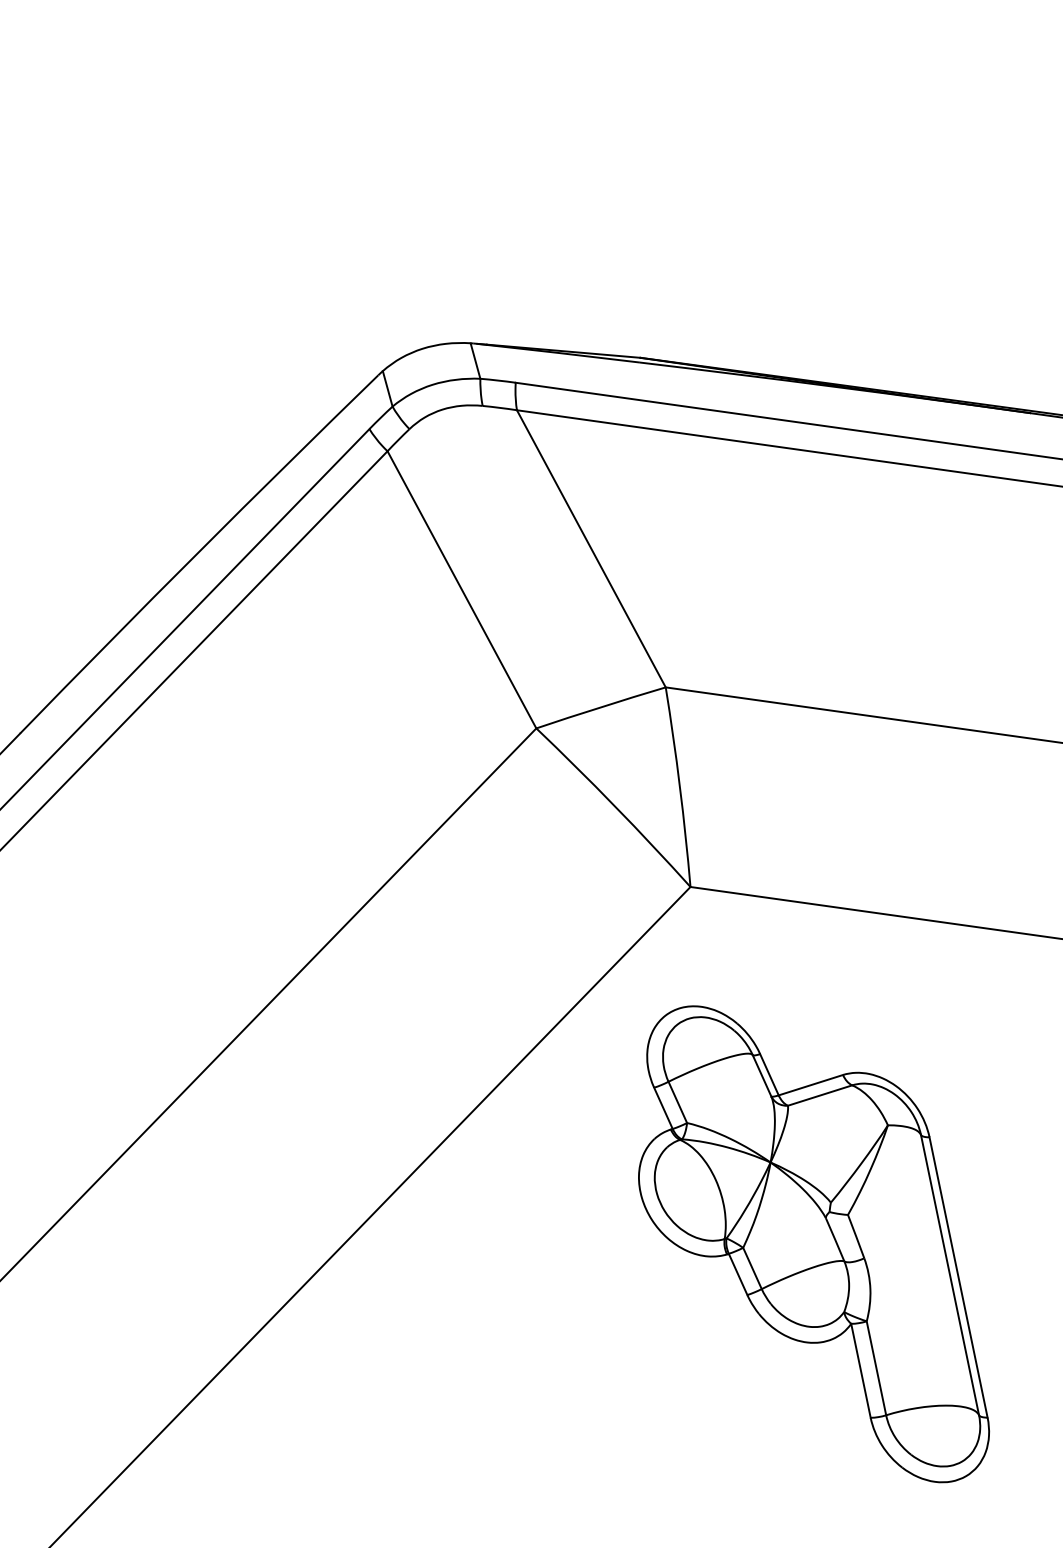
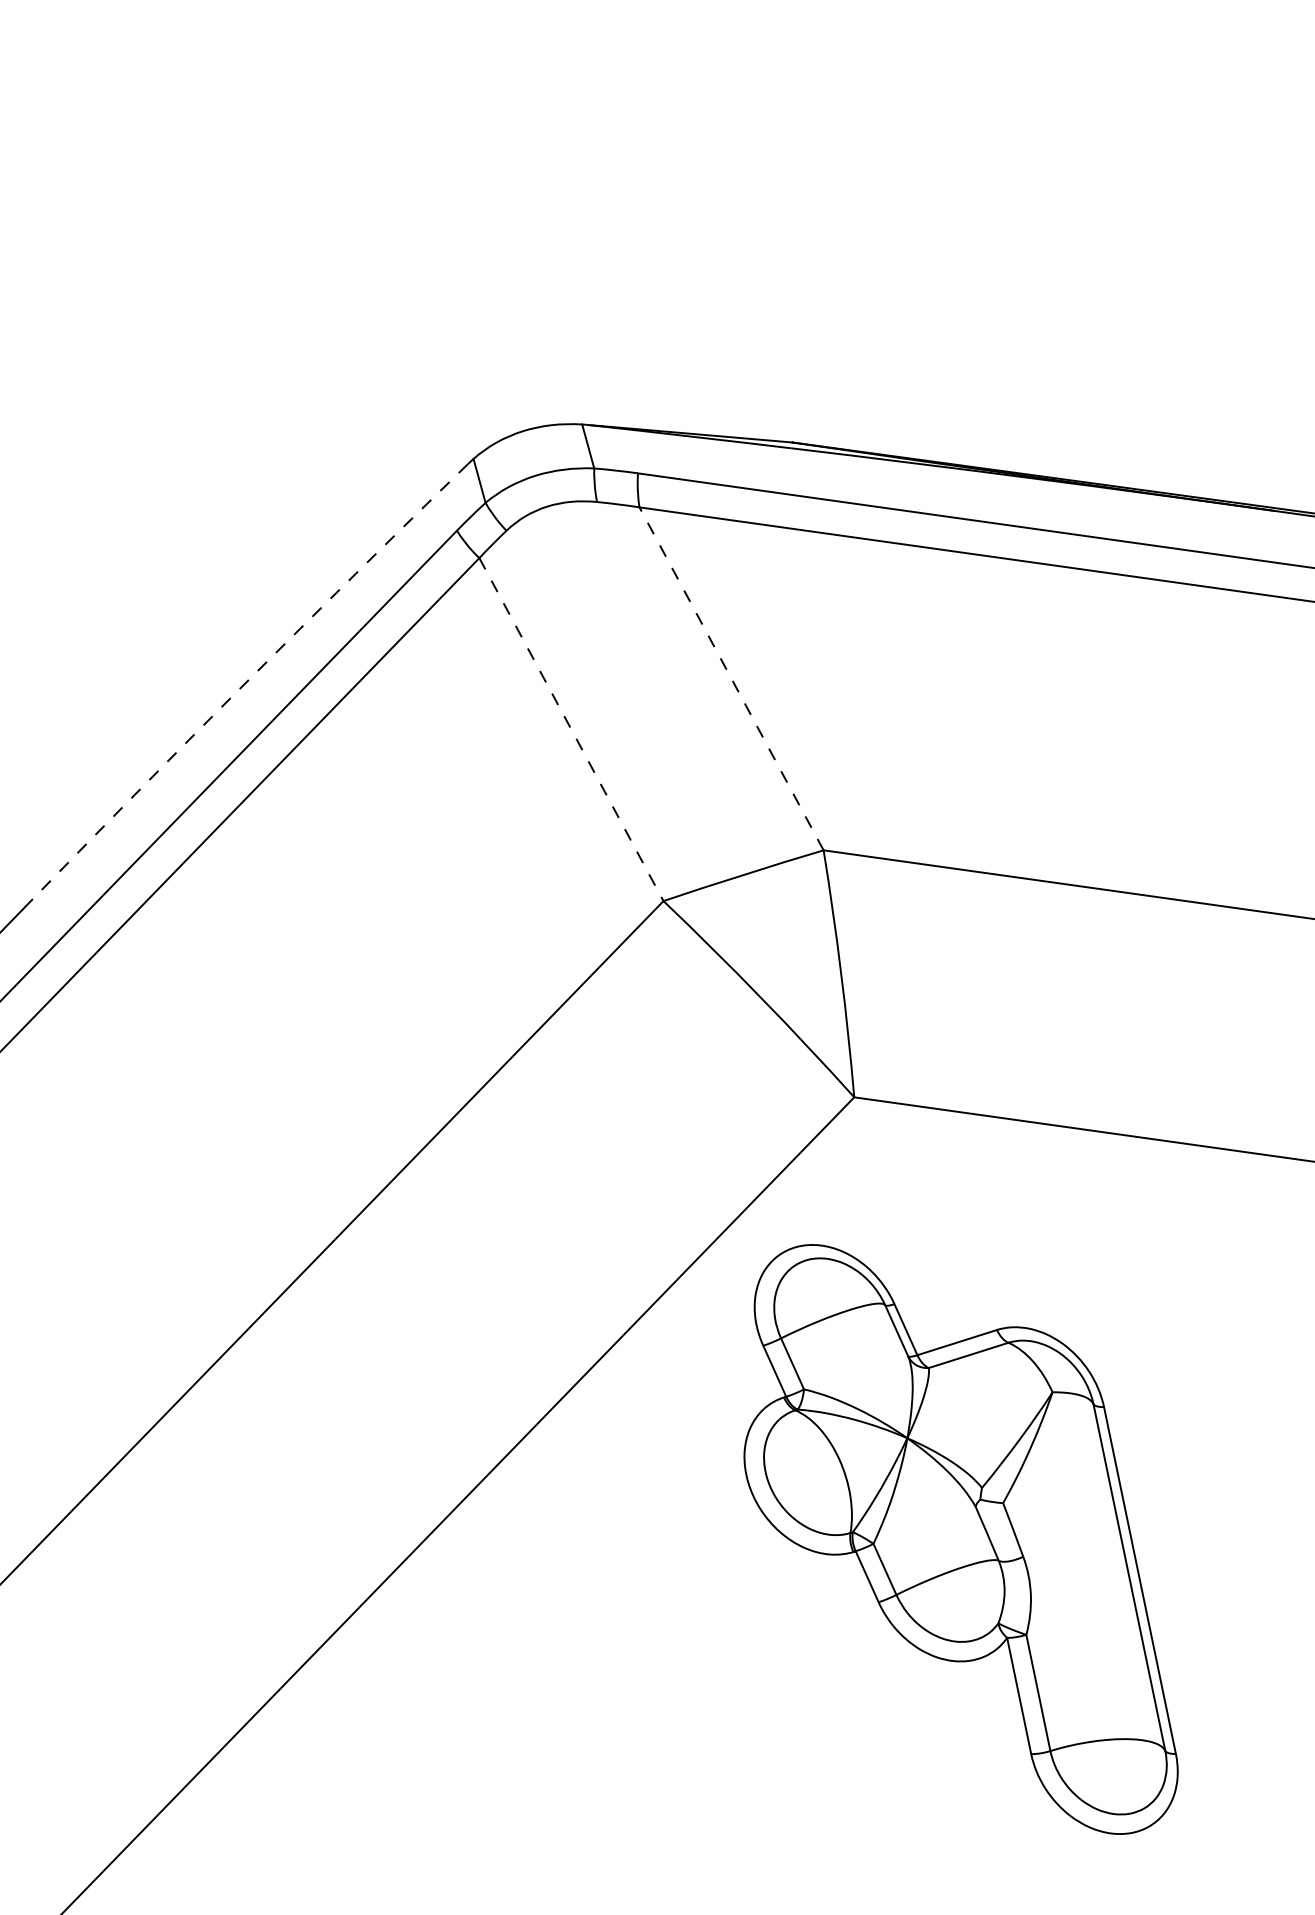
line: (591, 548) -> (731, 678), solid -> dashed
arc: (197, 553) -> (244, 684), solid -> dashed
line: (462, 589) -> (571, 729), solid -> dashed
part: (813, 1244) -> (960, 1539), moved

